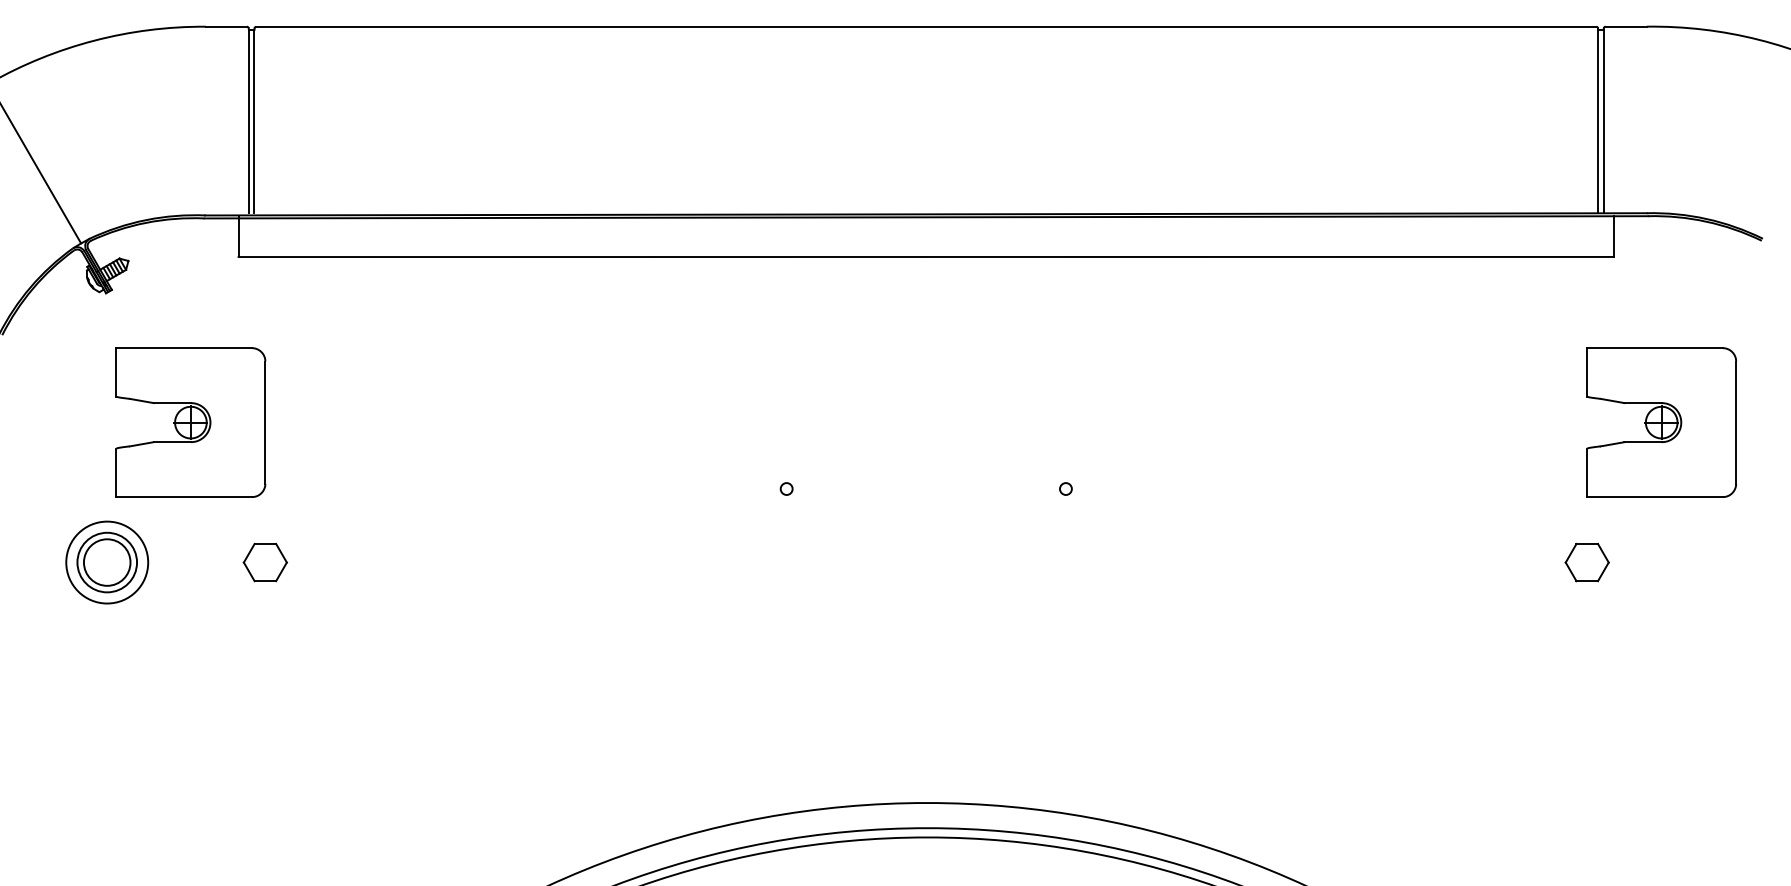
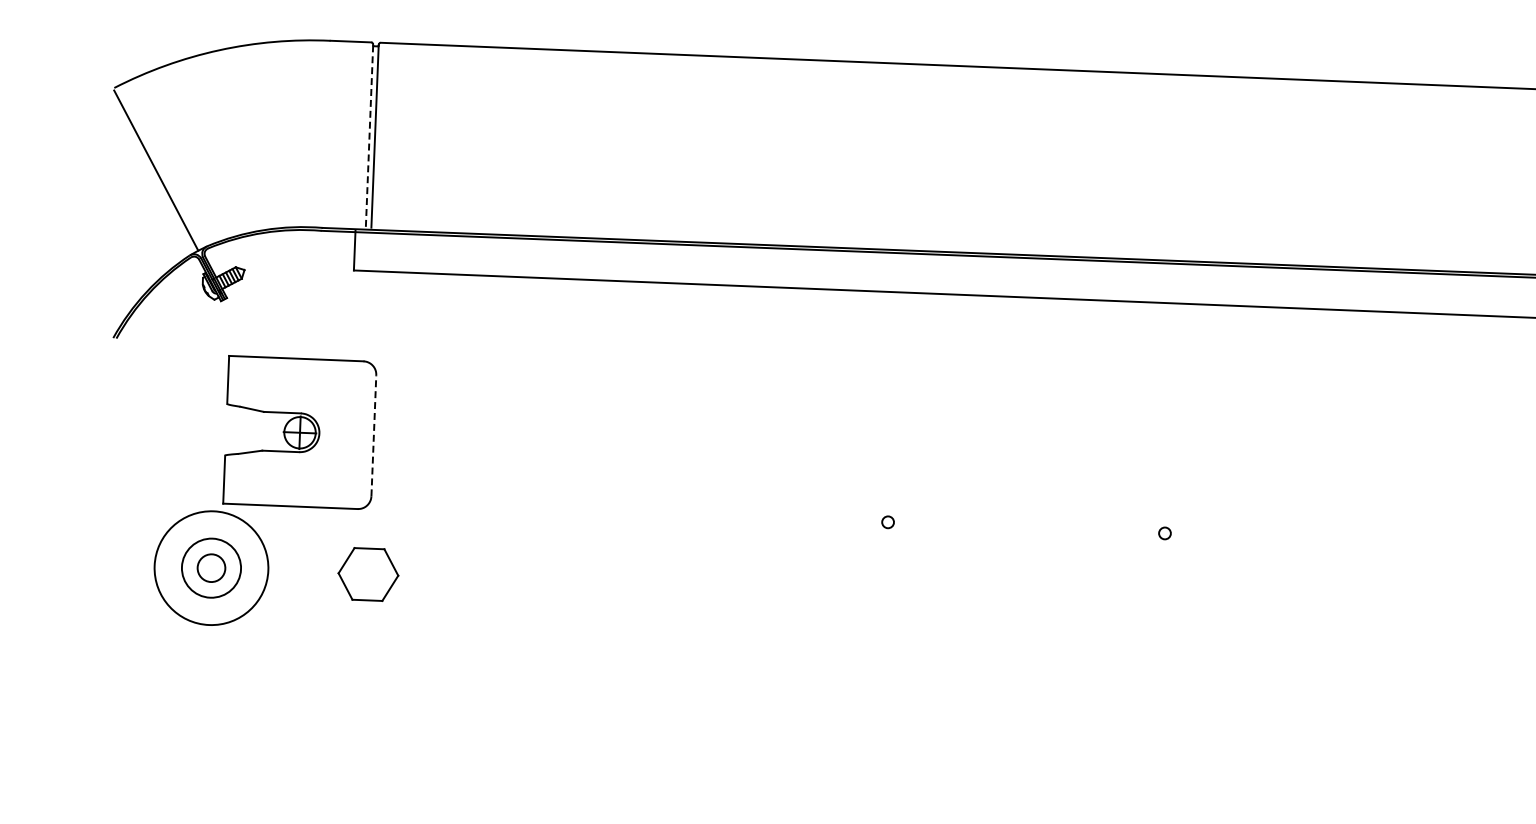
line: (248, 121) -> (369, 136), solid -> dashed
line: (265, 422) -> (373, 435), solid -> dashed
circle: (106, 562) -> (210, 568), size x0.6
circle: (107, 562) -> (211, 568), size x1.4
part: (264, 562) -> (367, 574), size x1.4

